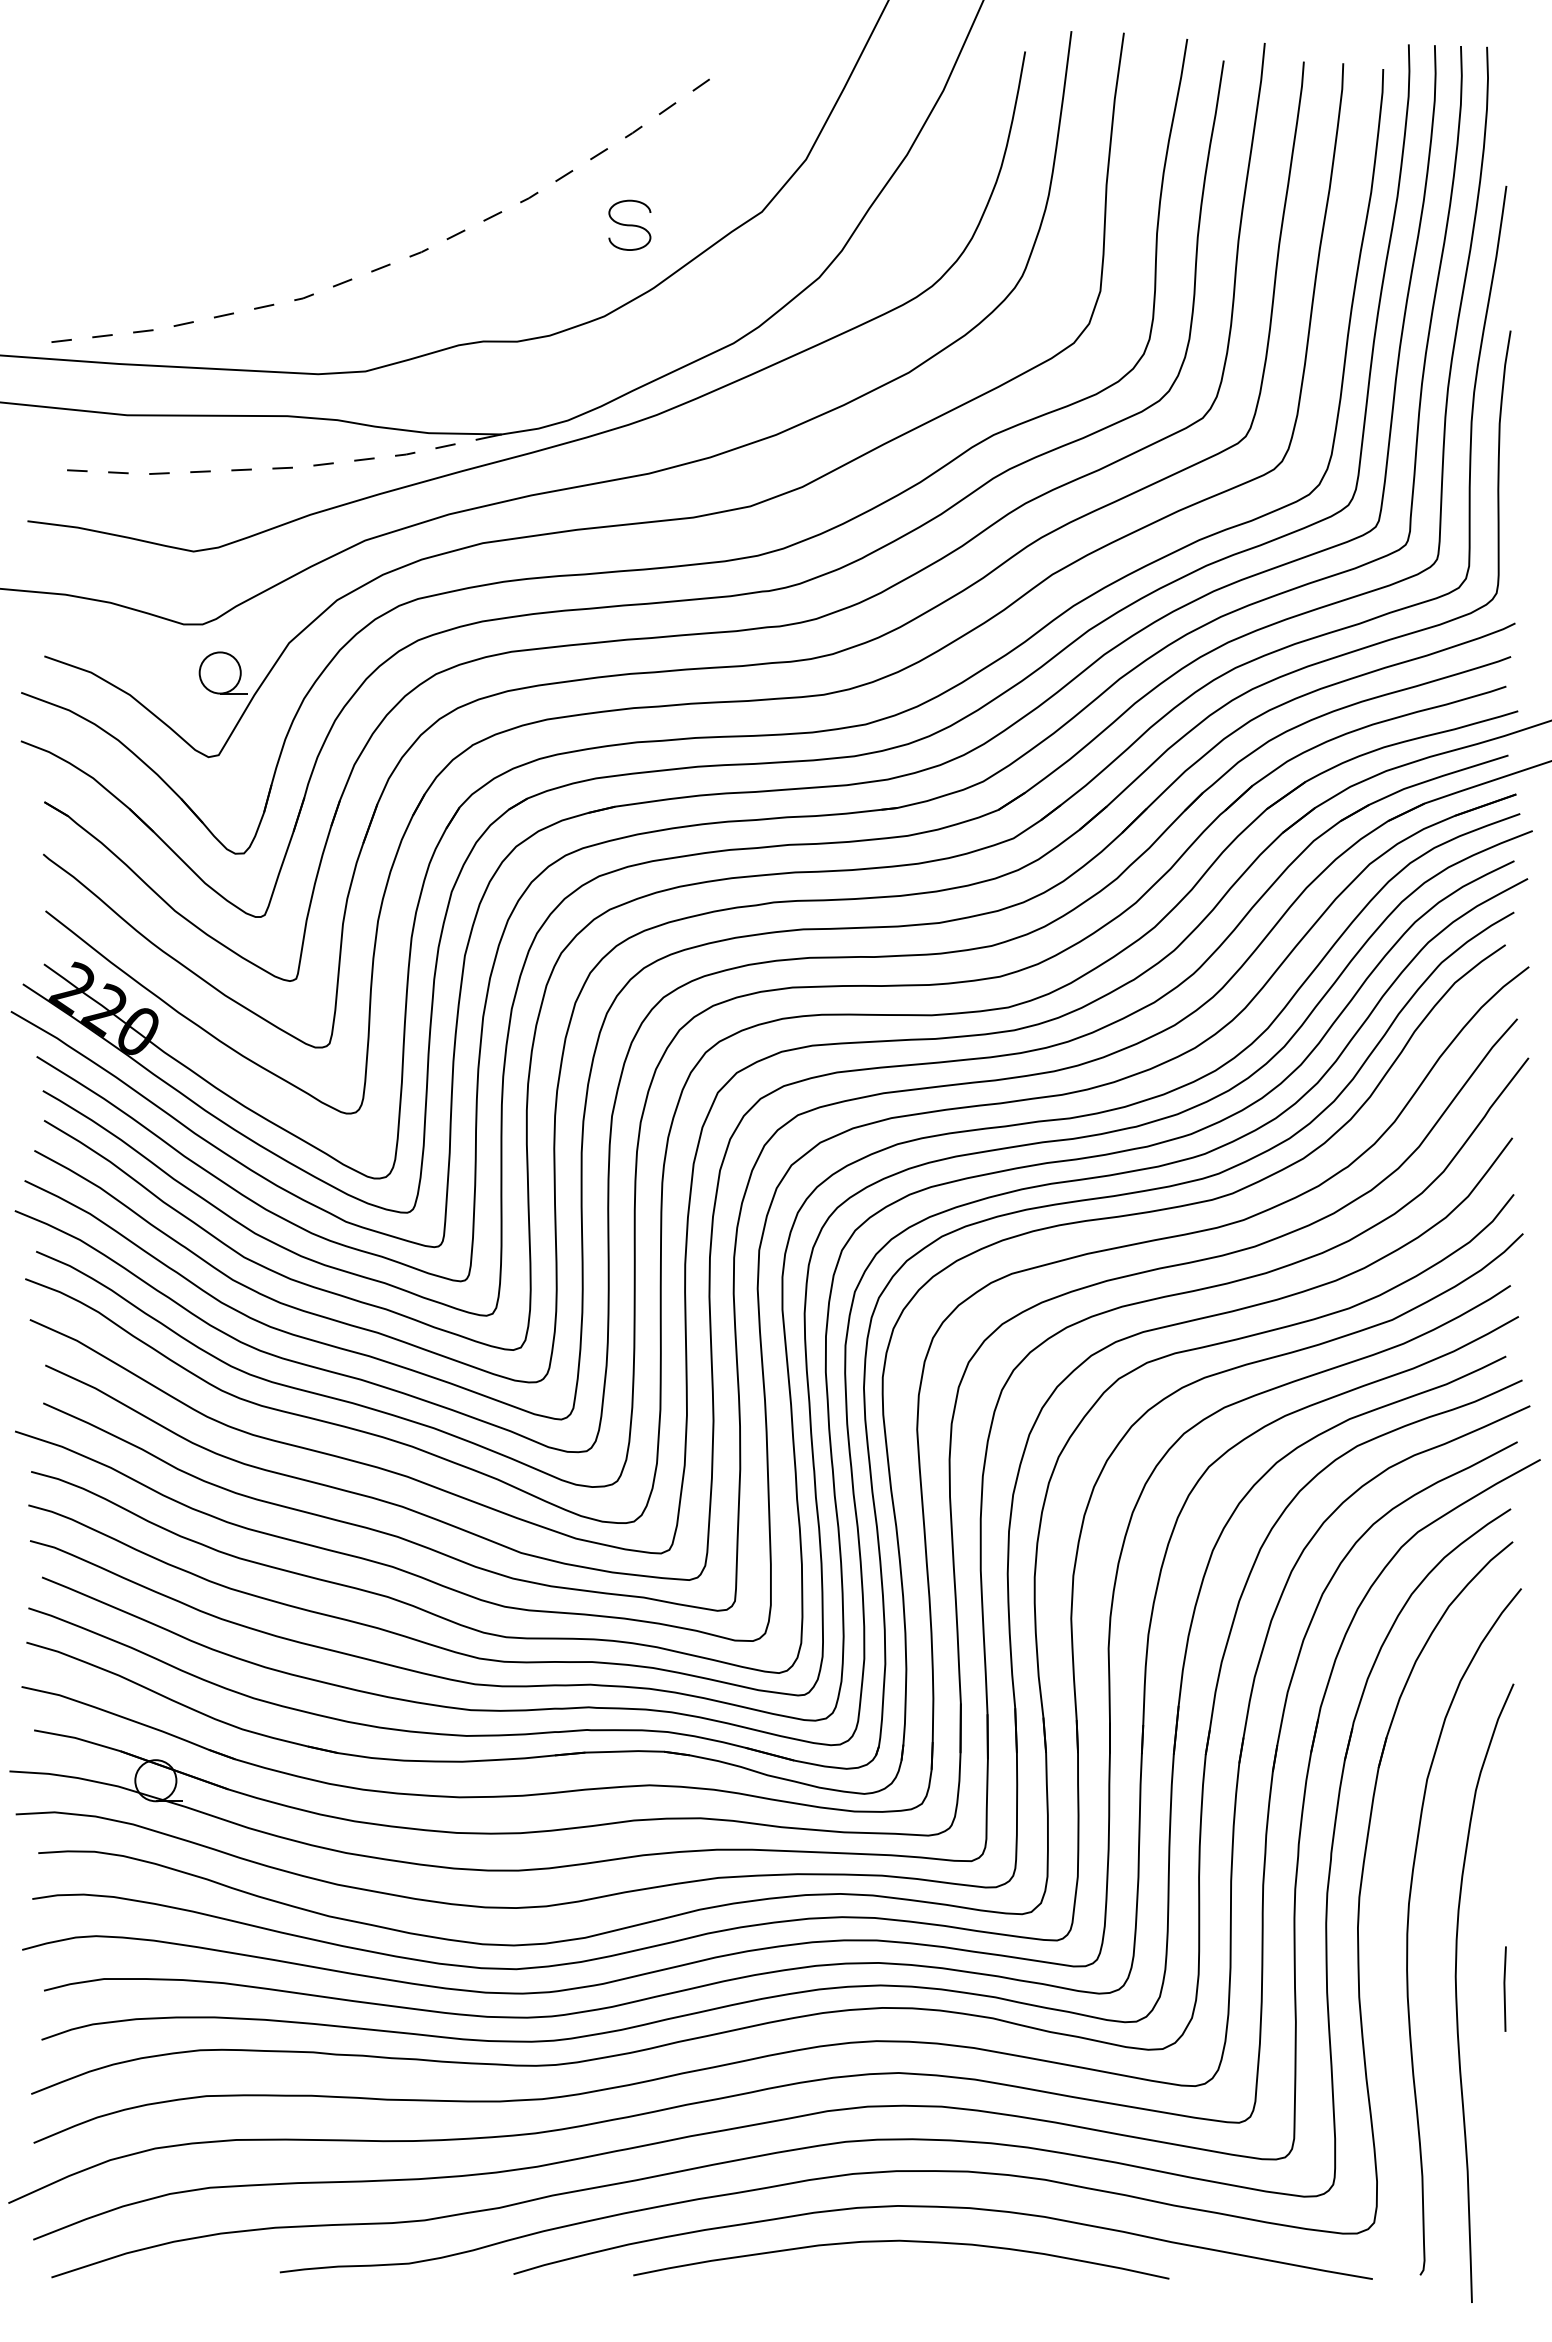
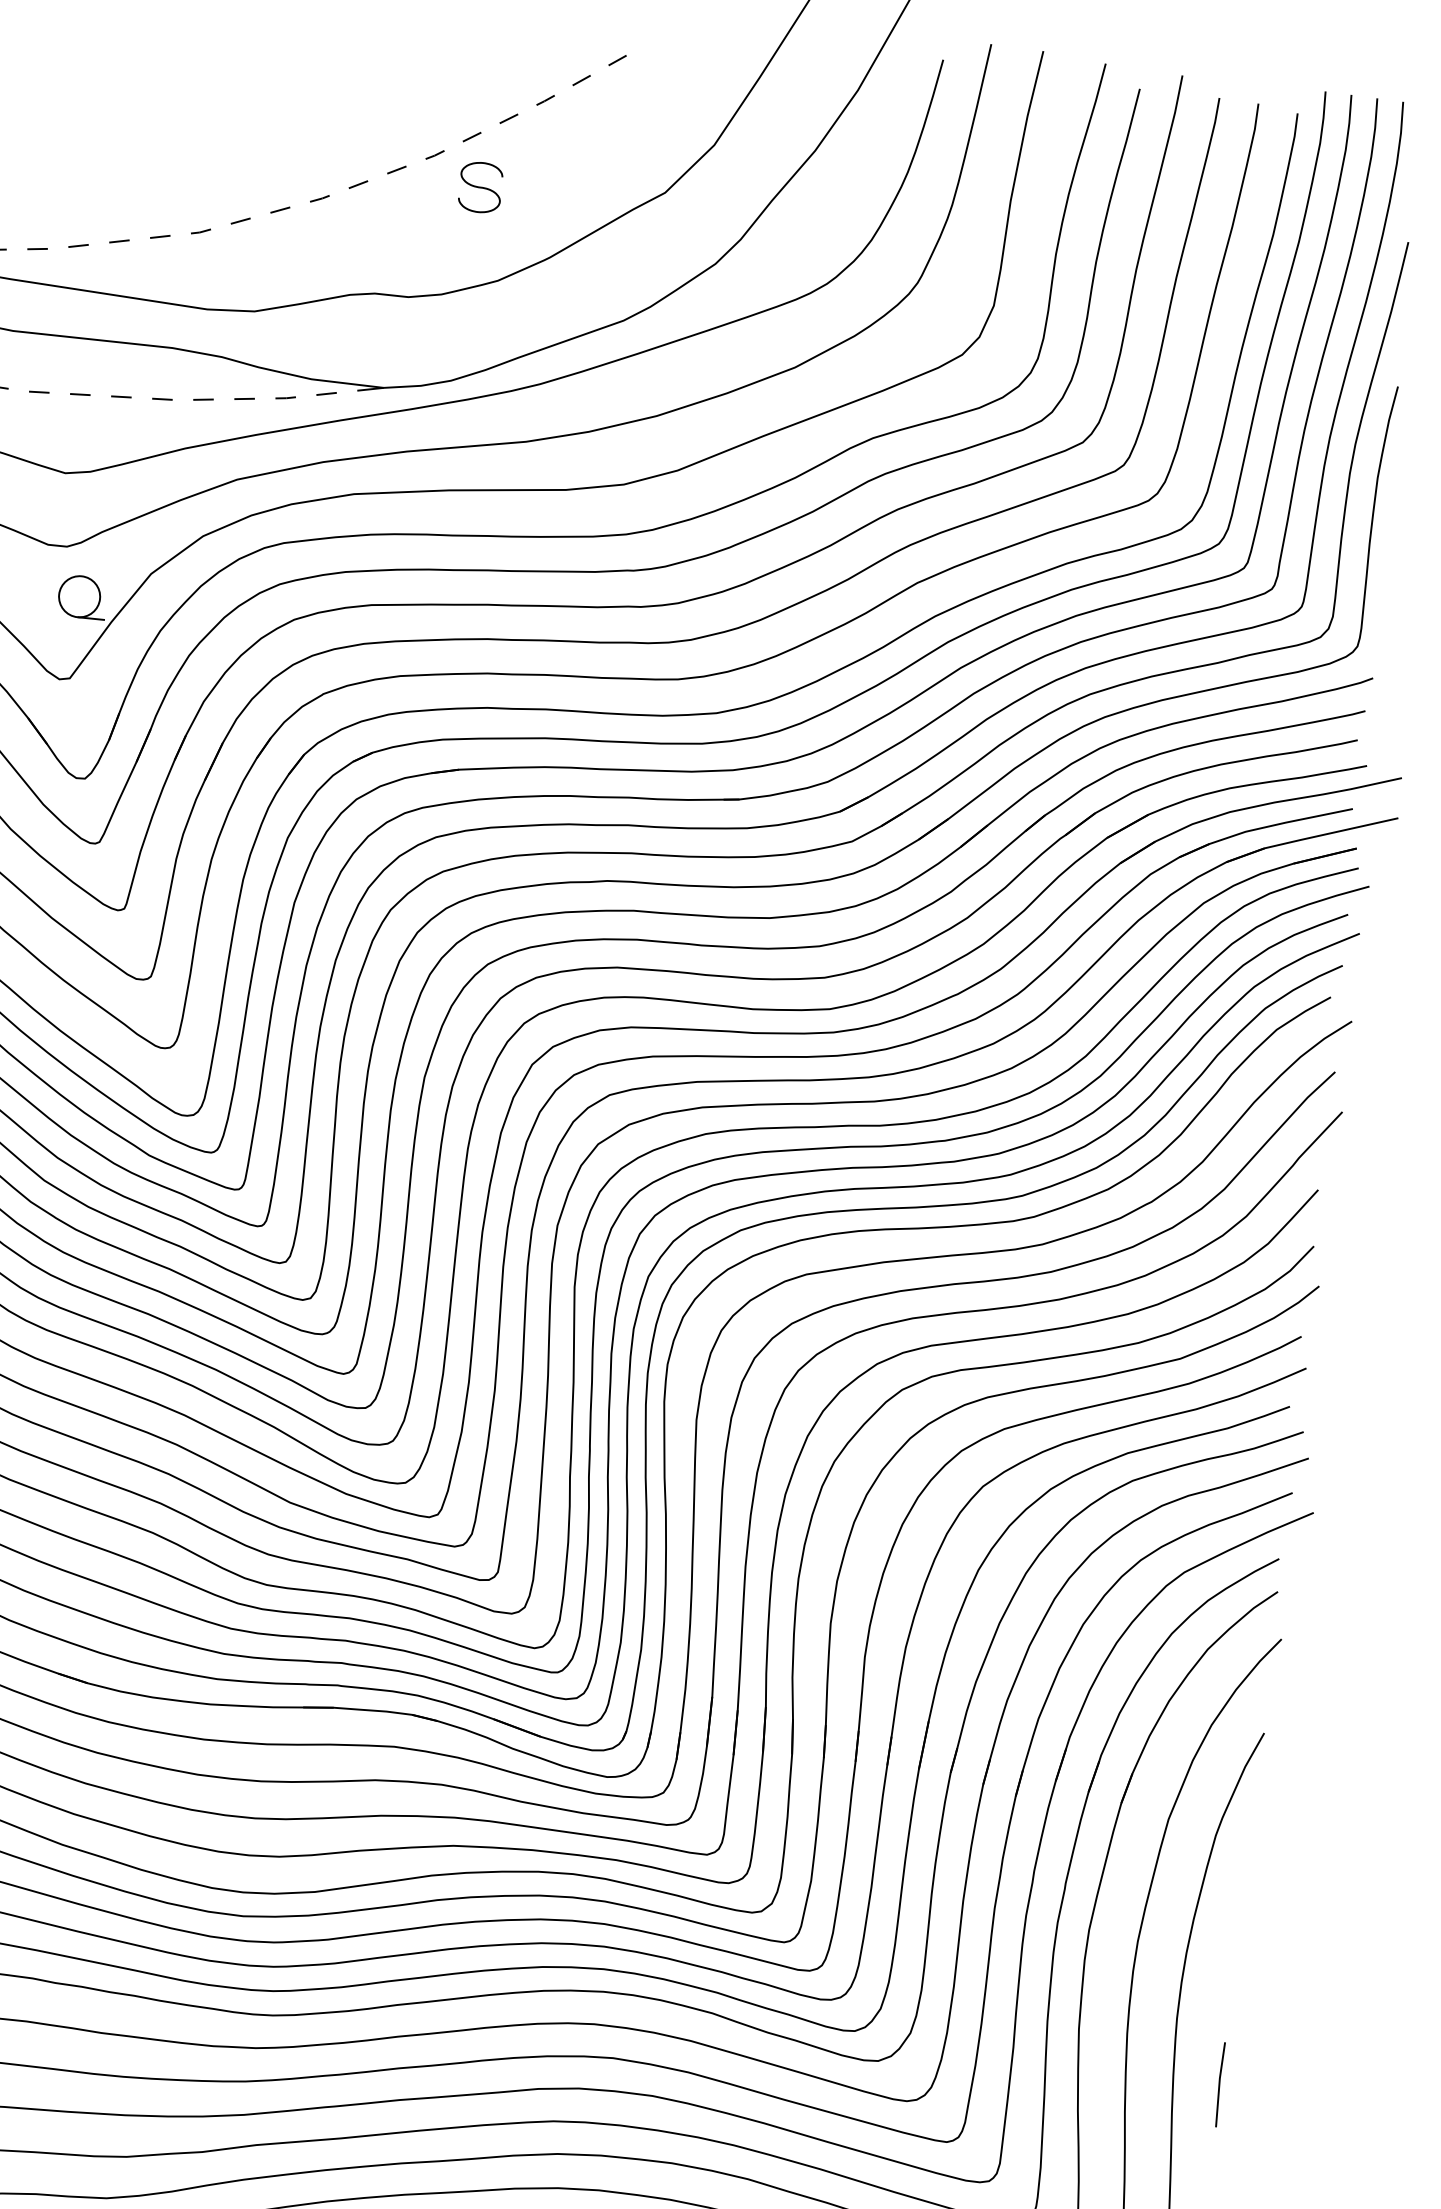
part: (629, 224) -> (480, 186), moved
line: (1504, 1988) -> (1219, 2084), moved

